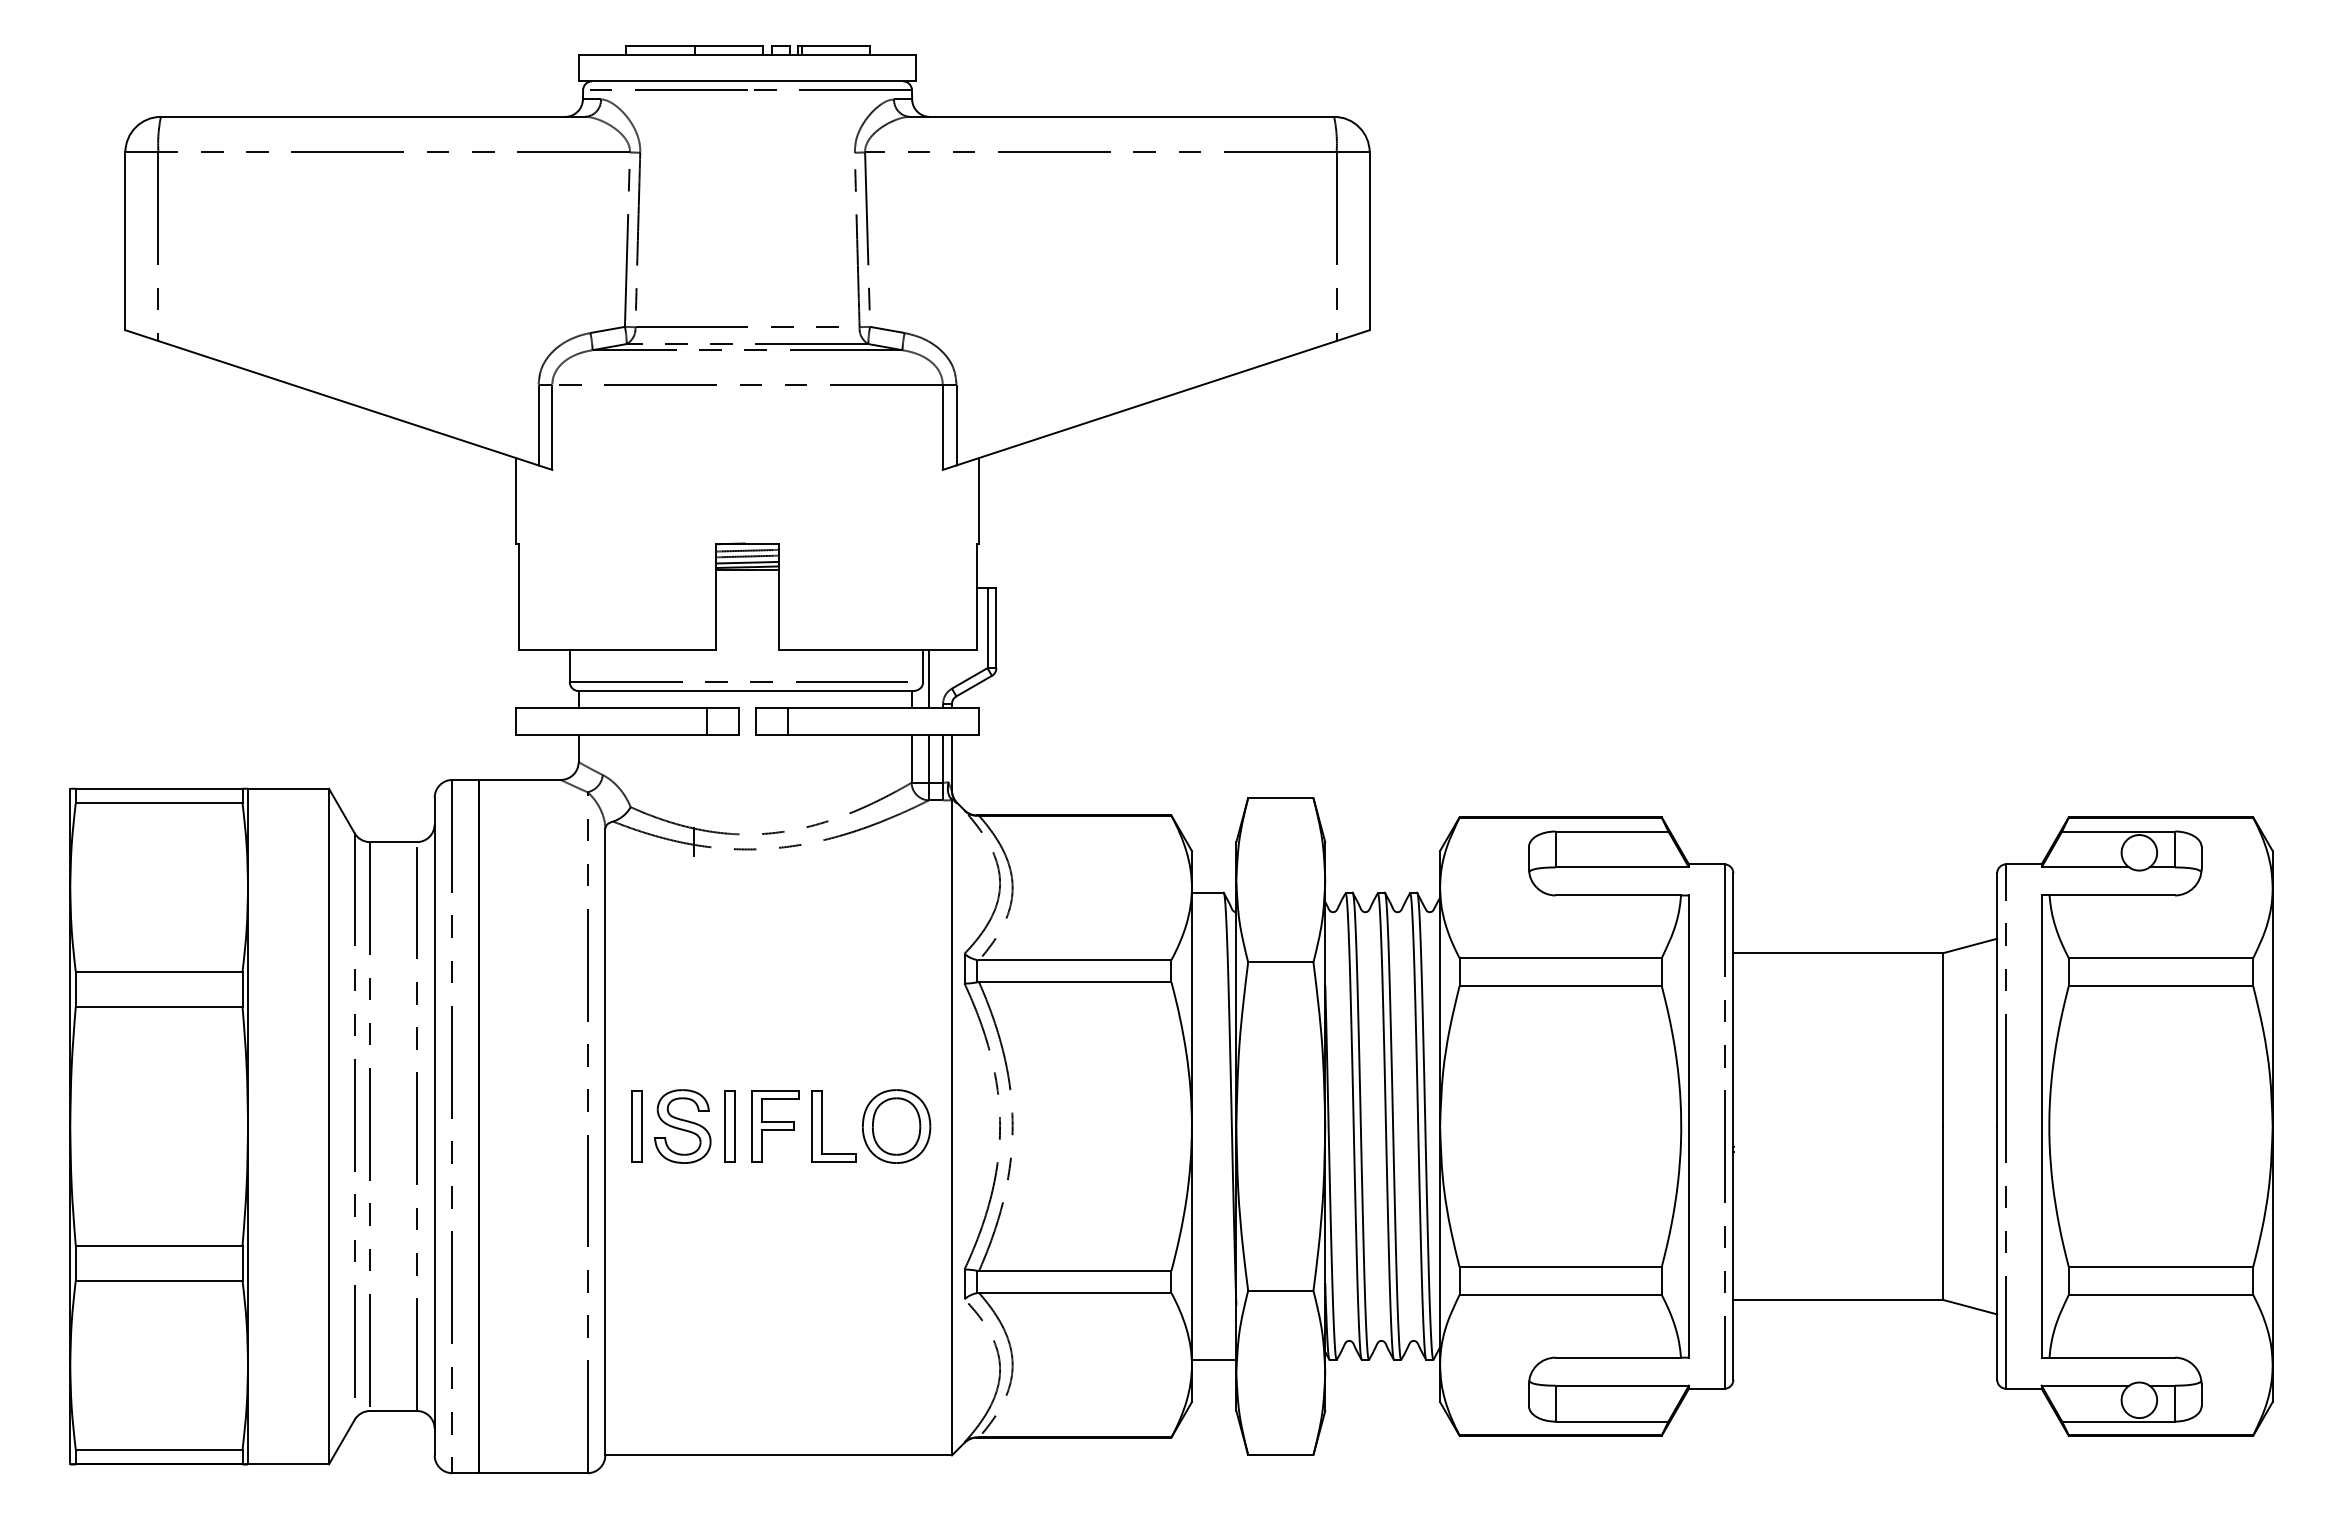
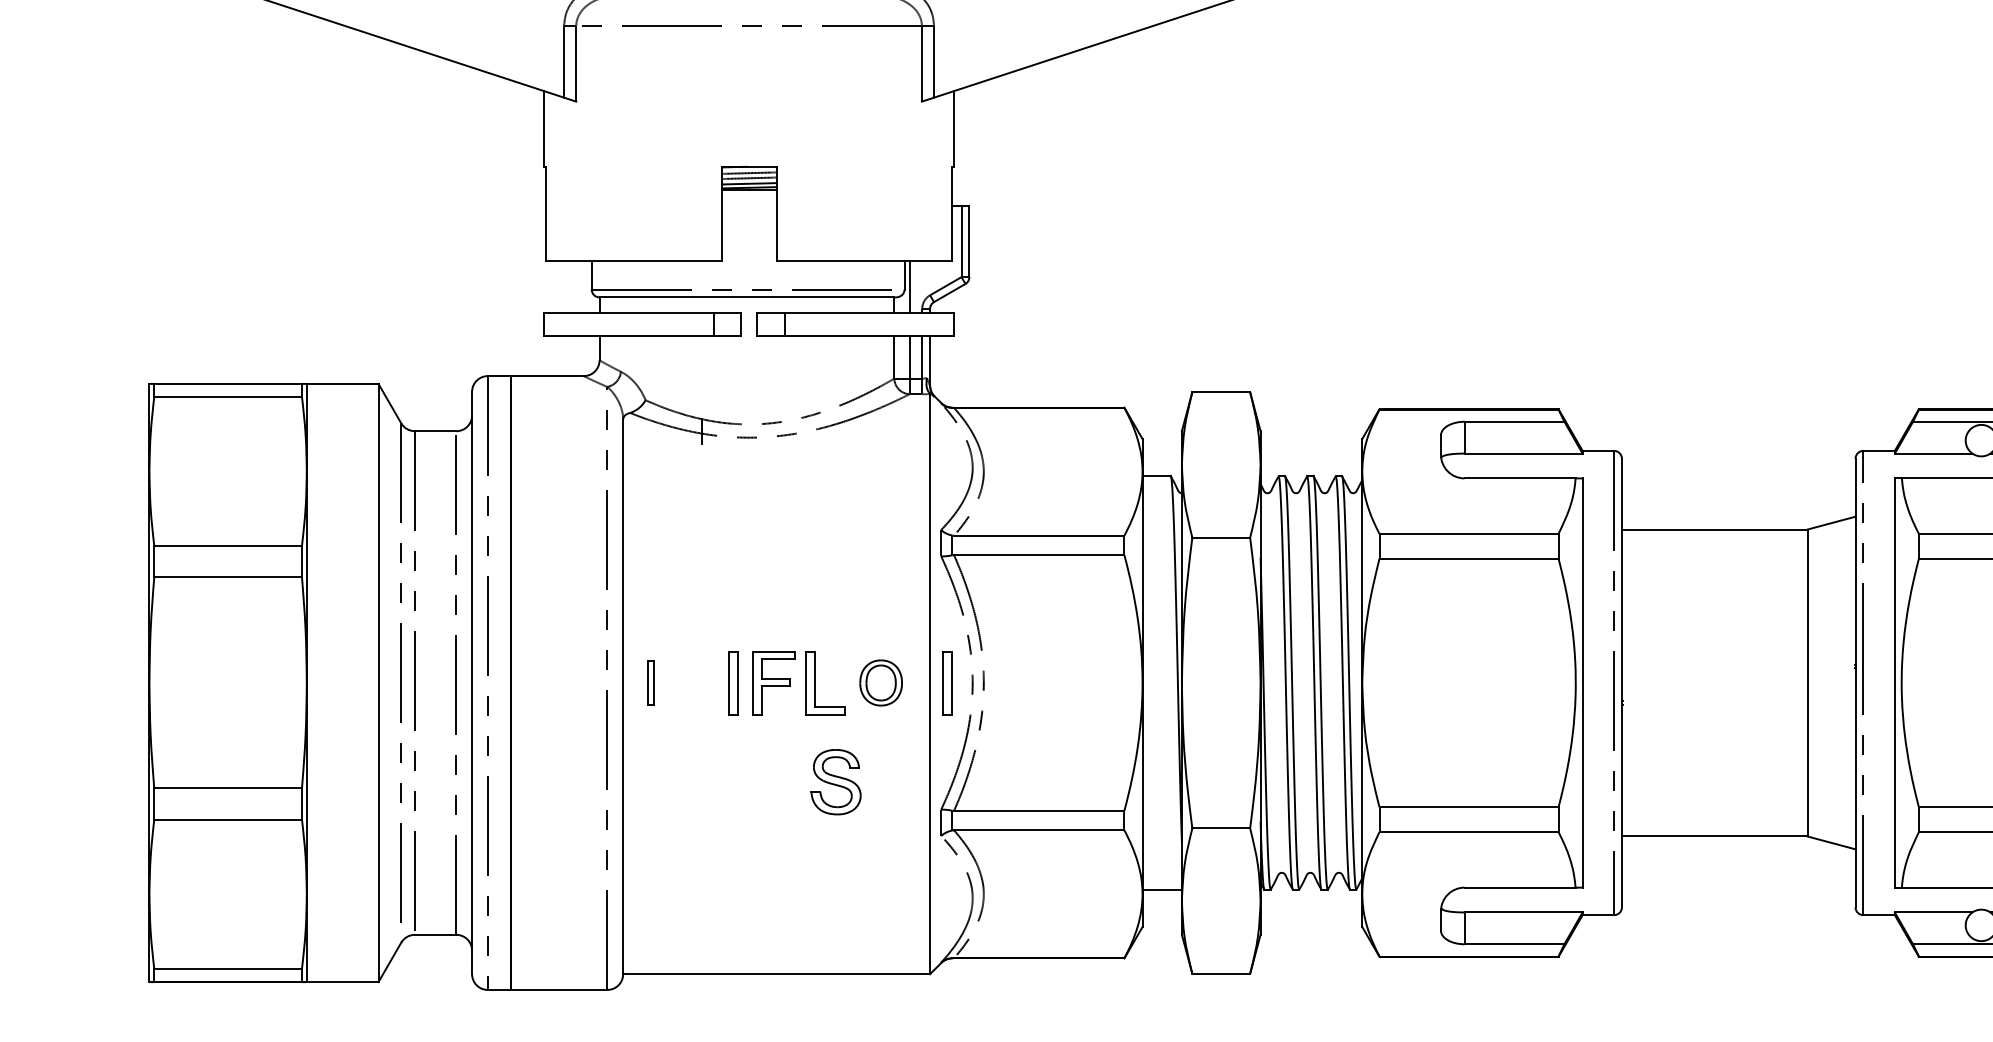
part: (636, 1126) -> (650, 682), size x0.7
part: (682, 1126) -> (835, 782), moved
part: (896, 1126) -> (880, 682), size x0.7
part: (970, 1126) -> (946, 682), added

